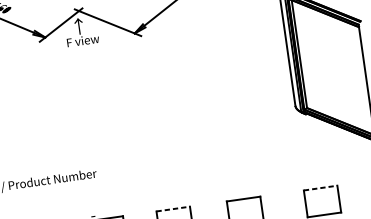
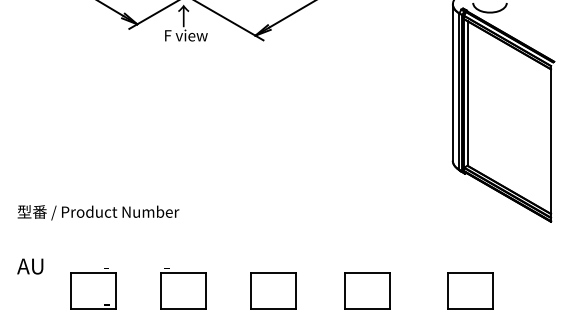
line: (321, 188) -> (471, 273), dashed -> solid
line: (173, 209) -> (273, 273), dashed -> solid

